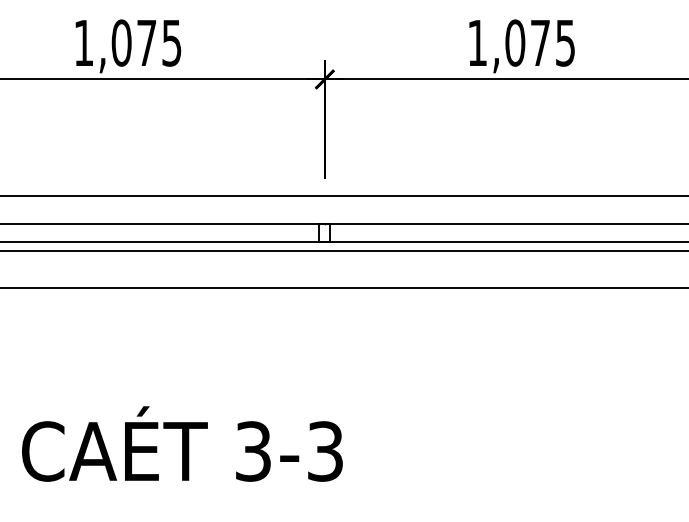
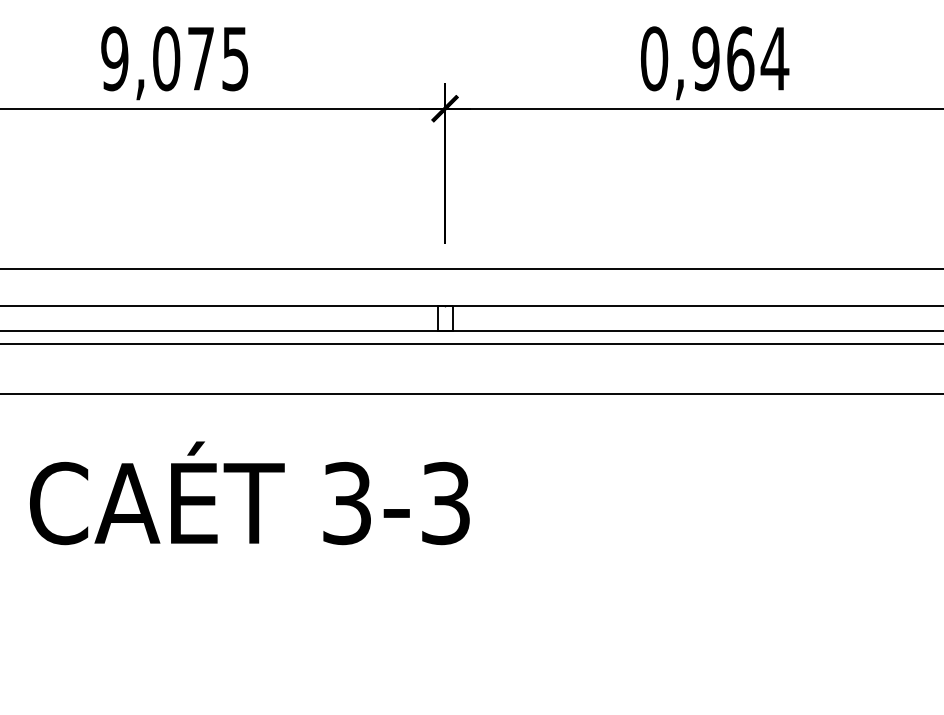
text: (83, 42) -> (114, 58), 1,075 -> 9,075
text: (521, 42) -> (714, 58), 1,075 -> 0,964
text: (182, 443) -> (249, 492), moved

